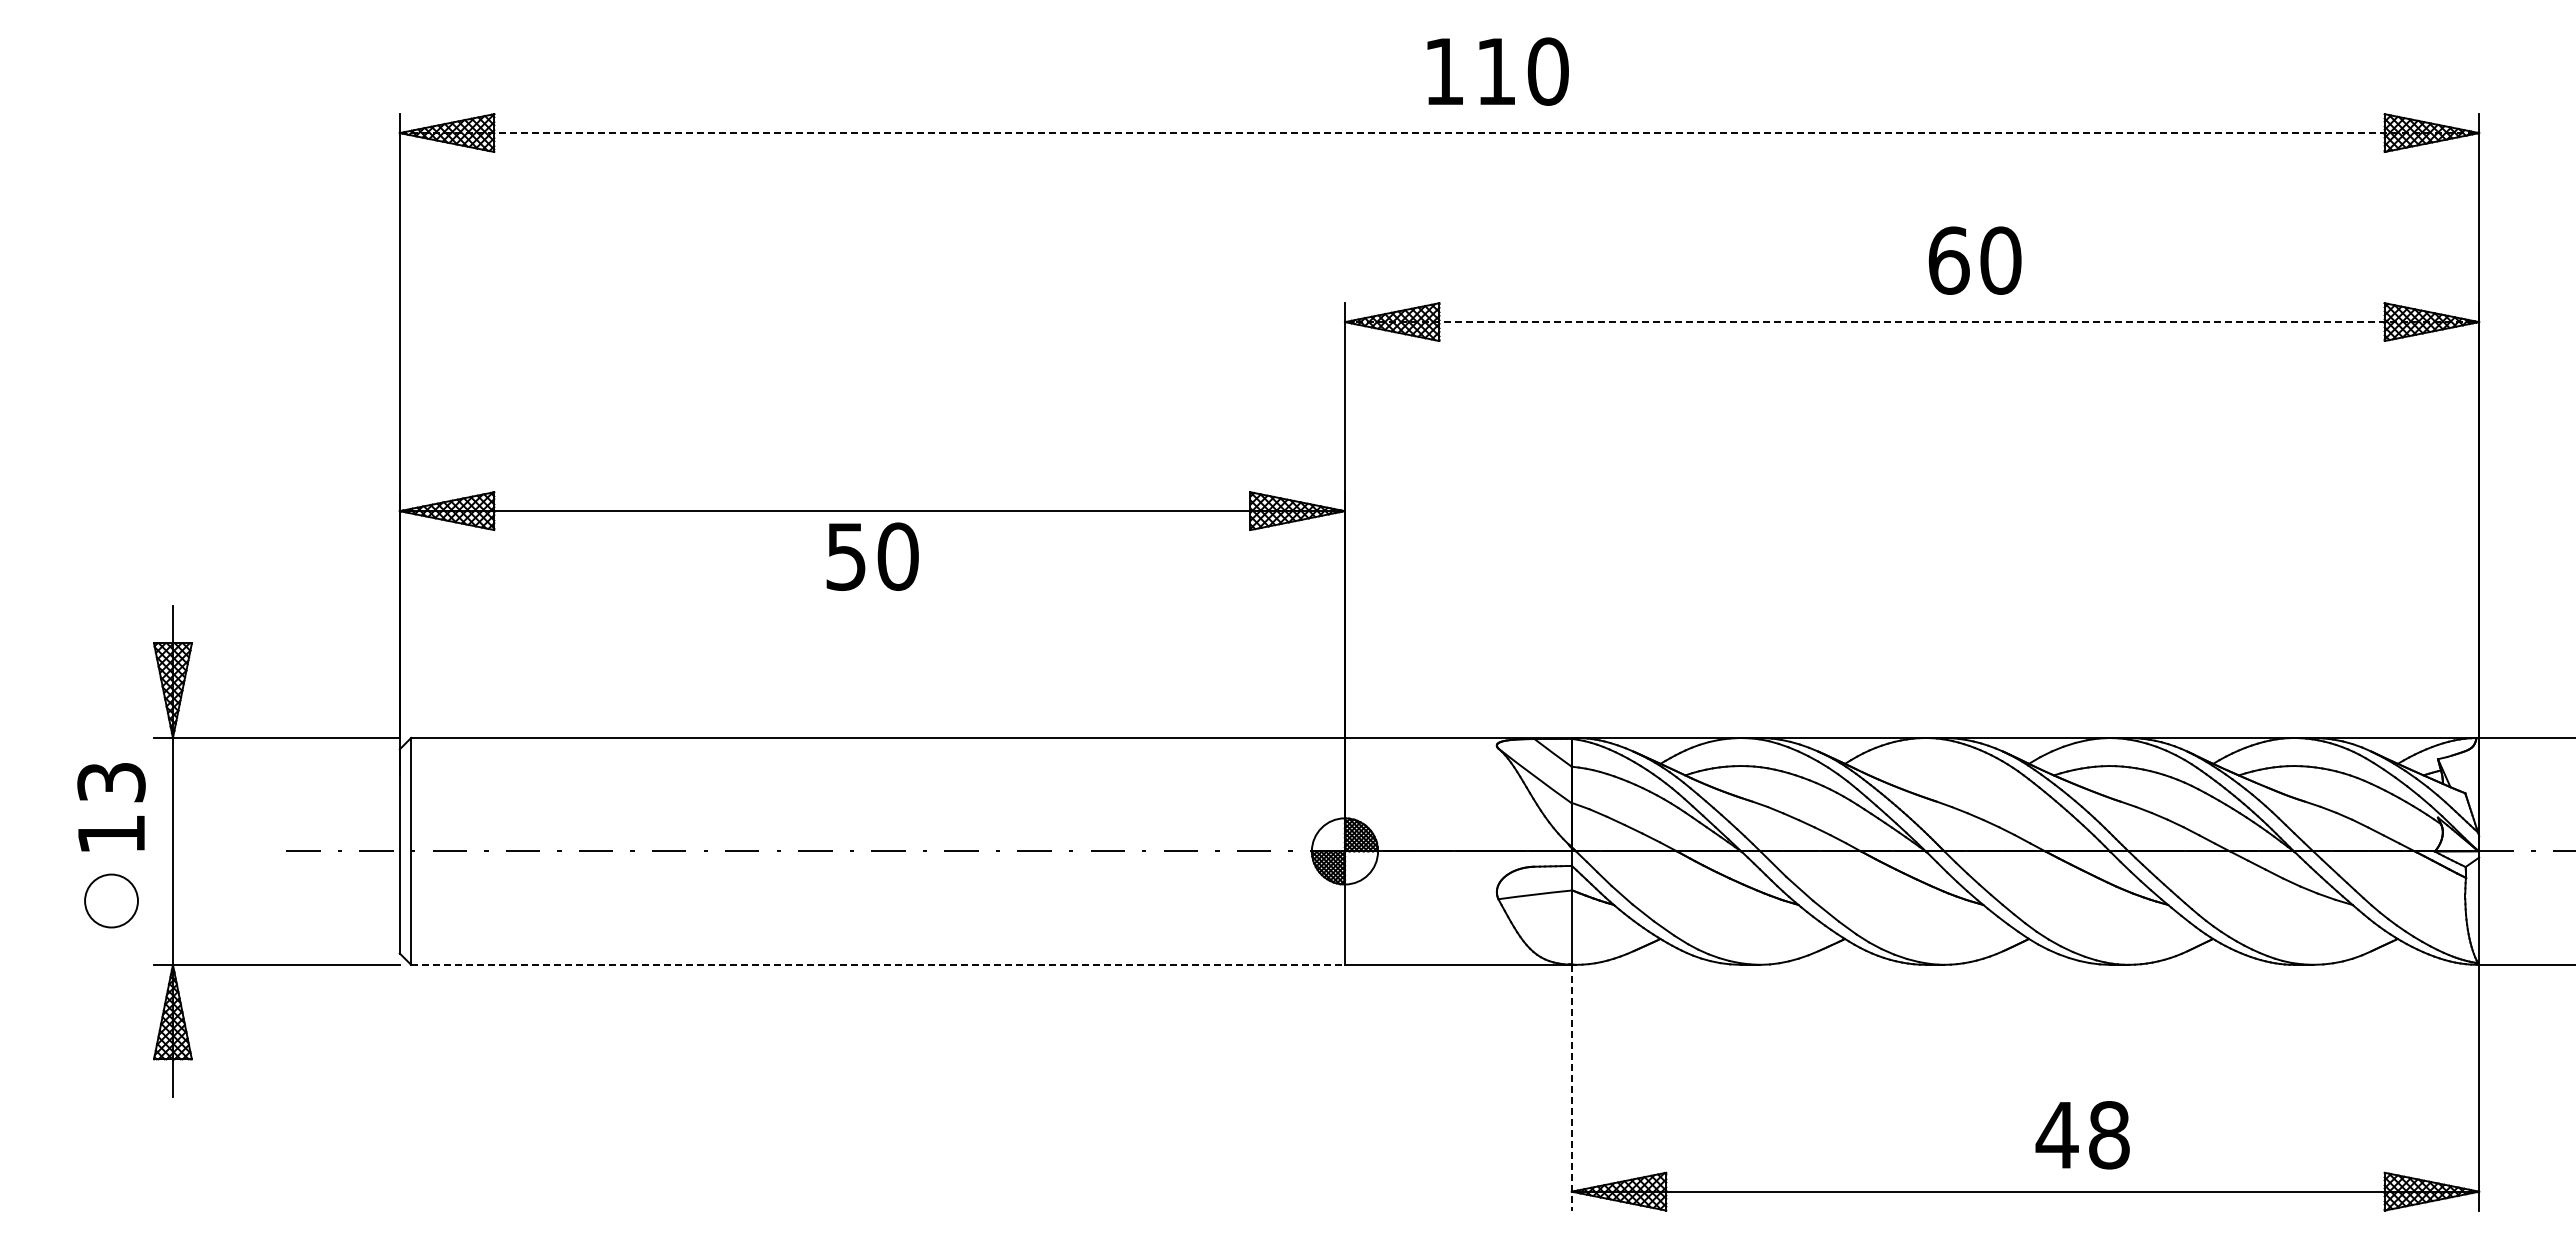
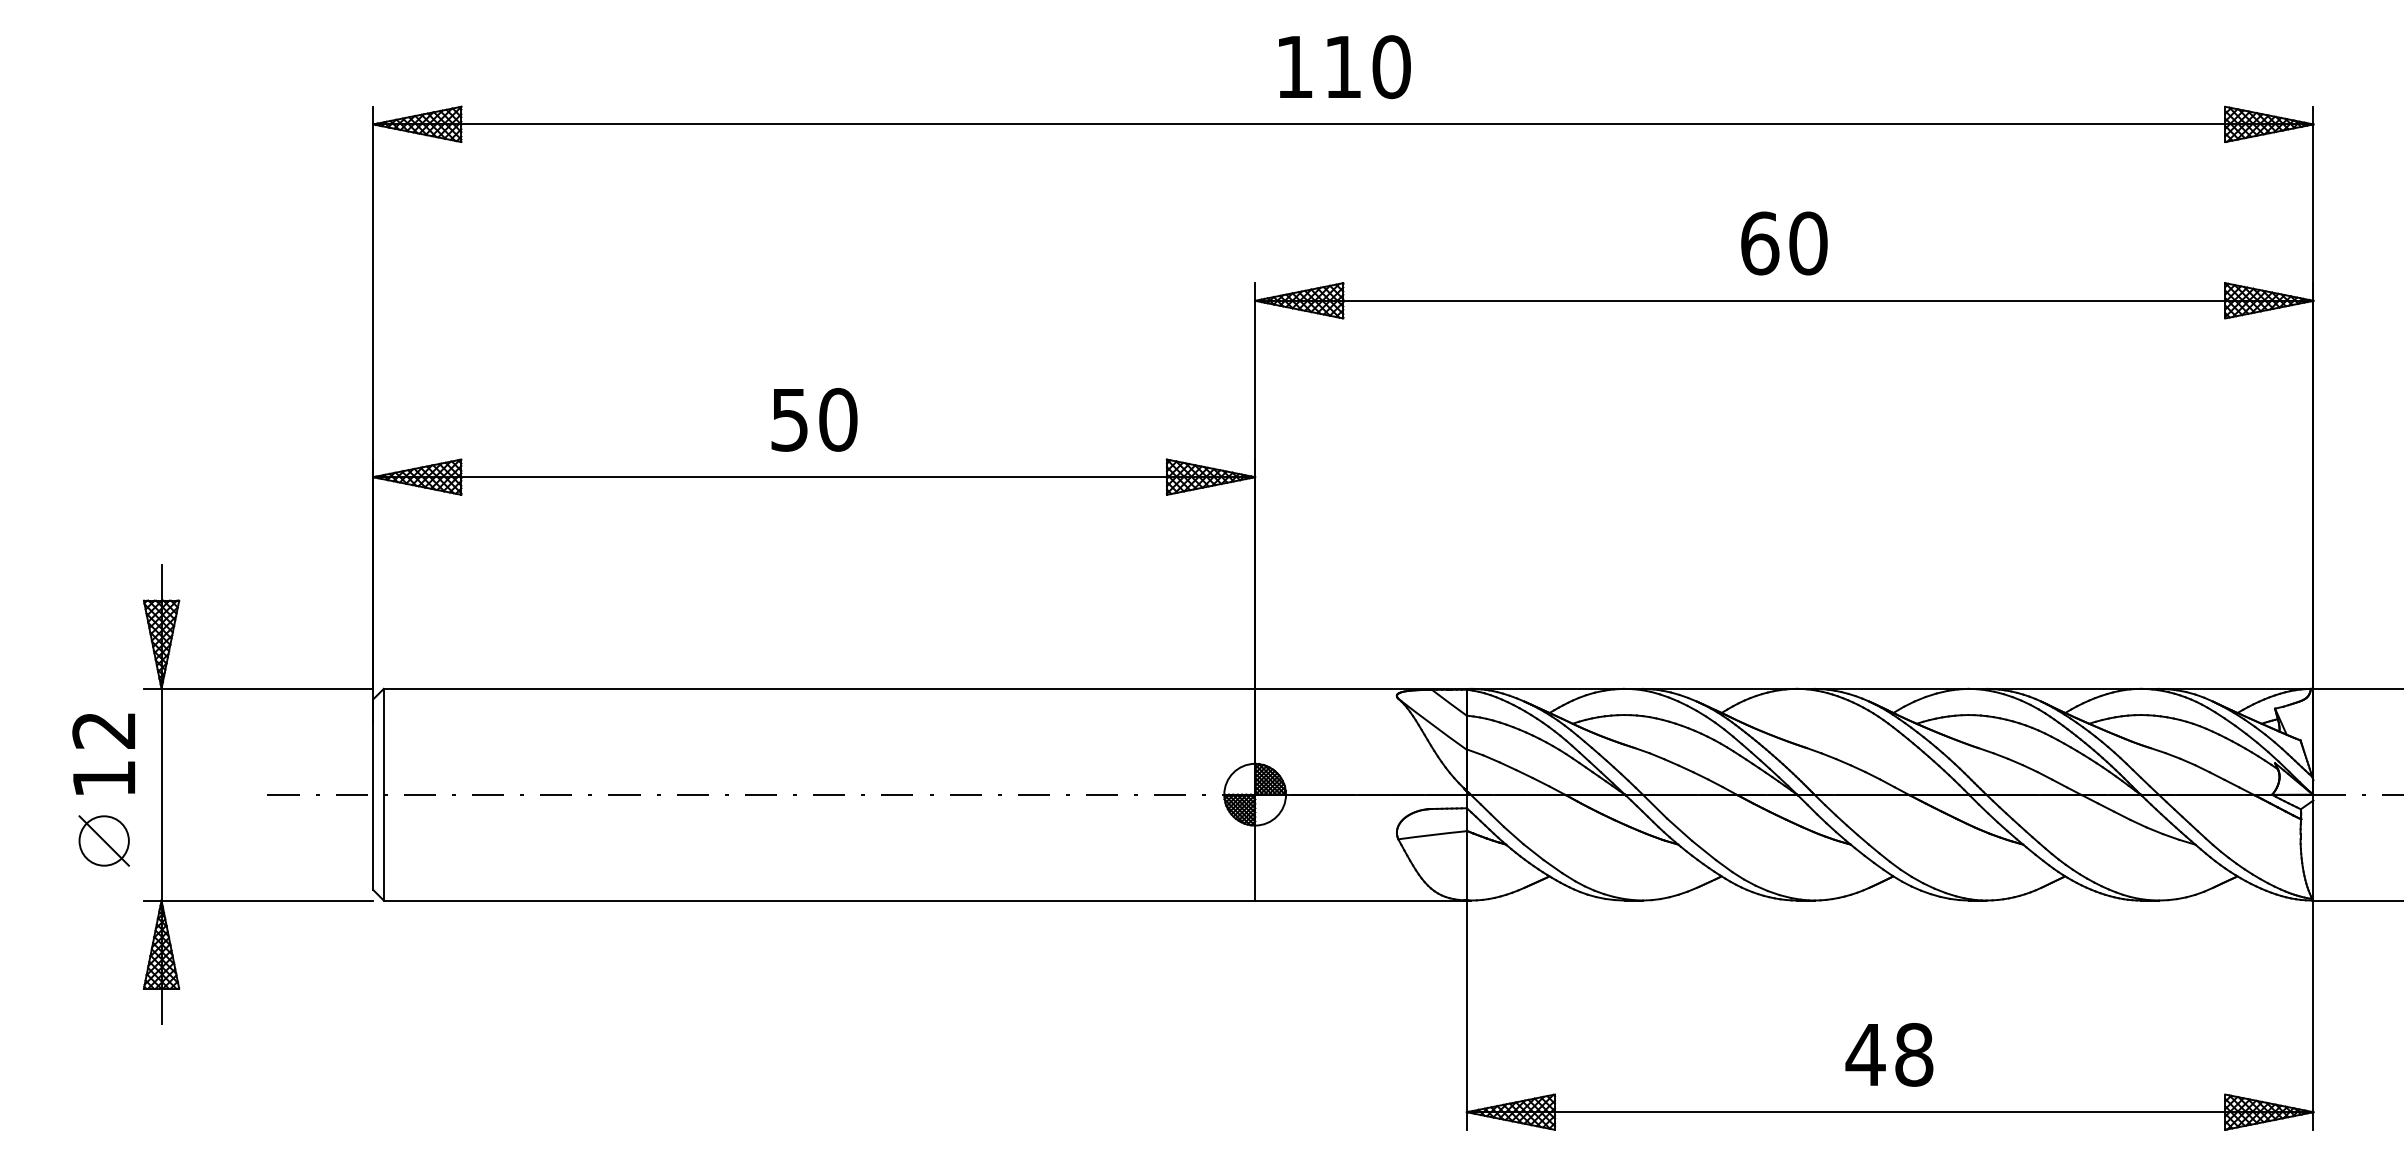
text: (1497, 71) -> (1344, 66), moved
line: (1439, 133) -> (1343, 124), dashed -> solid
text: (1974, 260) -> (1783, 243), moved
line: (1912, 322) -> (1784, 301), dashed -> solid
text: (872, 556) -> (814, 419), moved
text: (111, 782) -> (104, 730), 13 -> 12
line: (111, 900) -> (104, 840), added
line: (878, 964) -> (819, 900), dashed -> solid
line: (1571, 1087) -> (1466, 1014), dashed -> solid
text: (2082, 1135) -> (1889, 1055), moved

